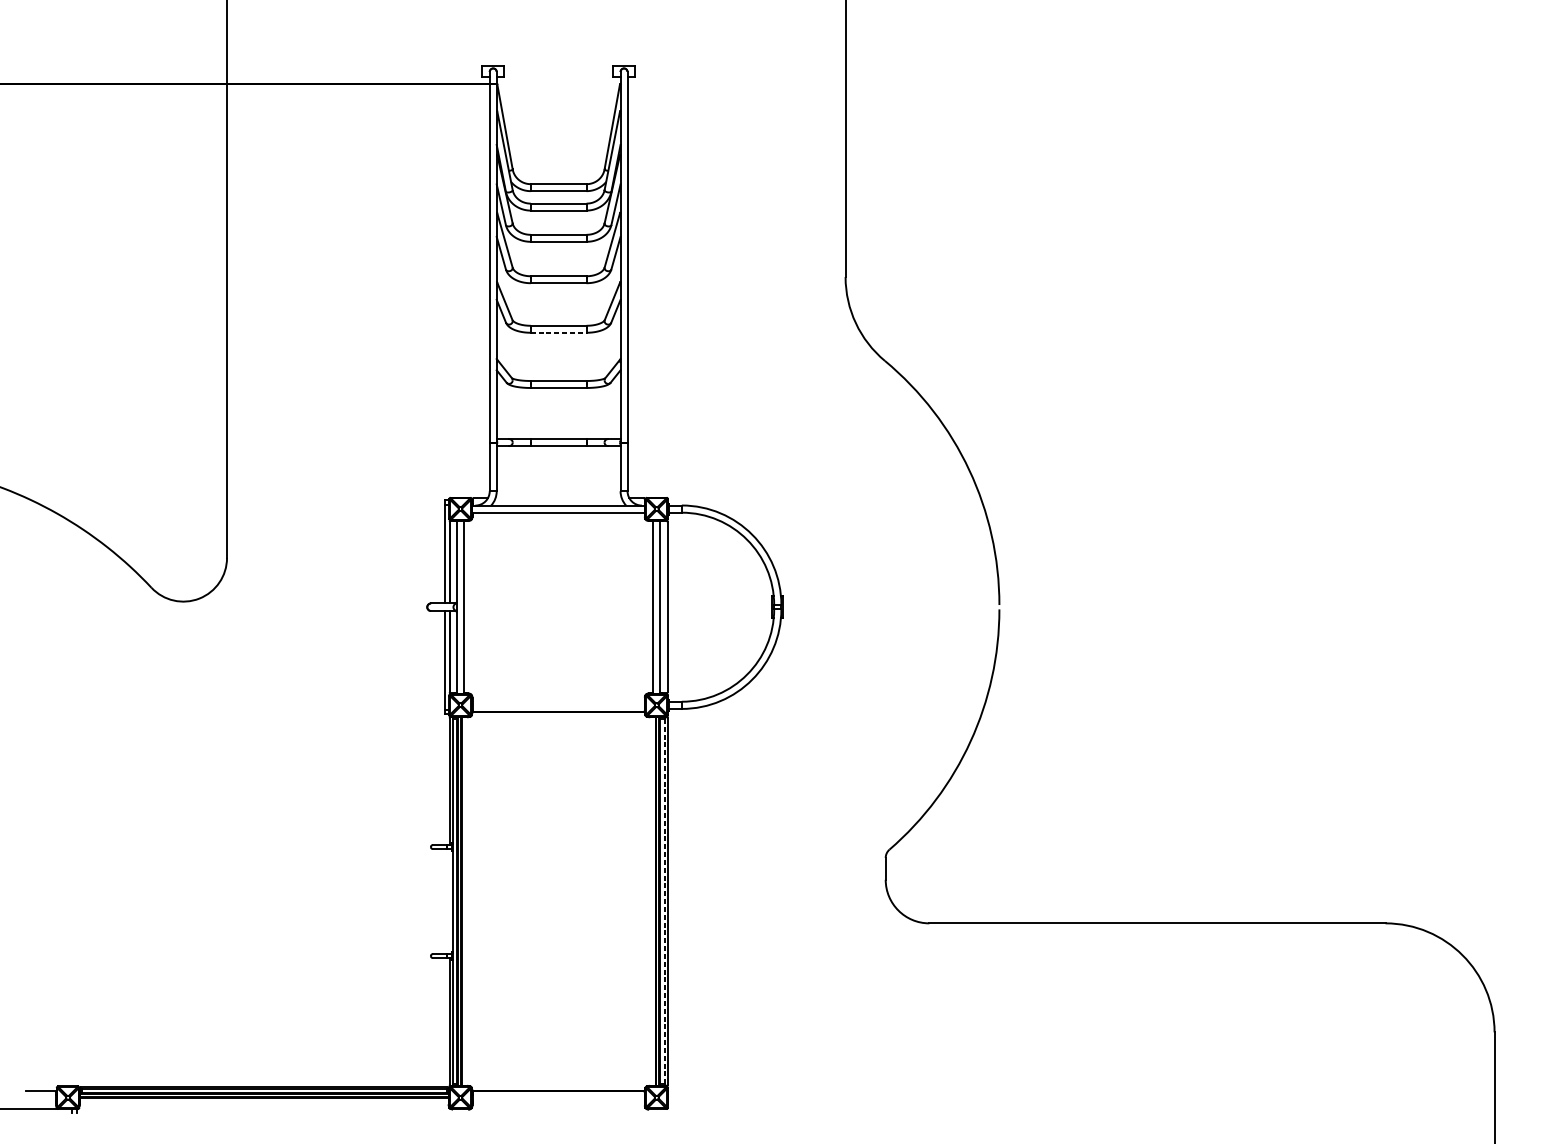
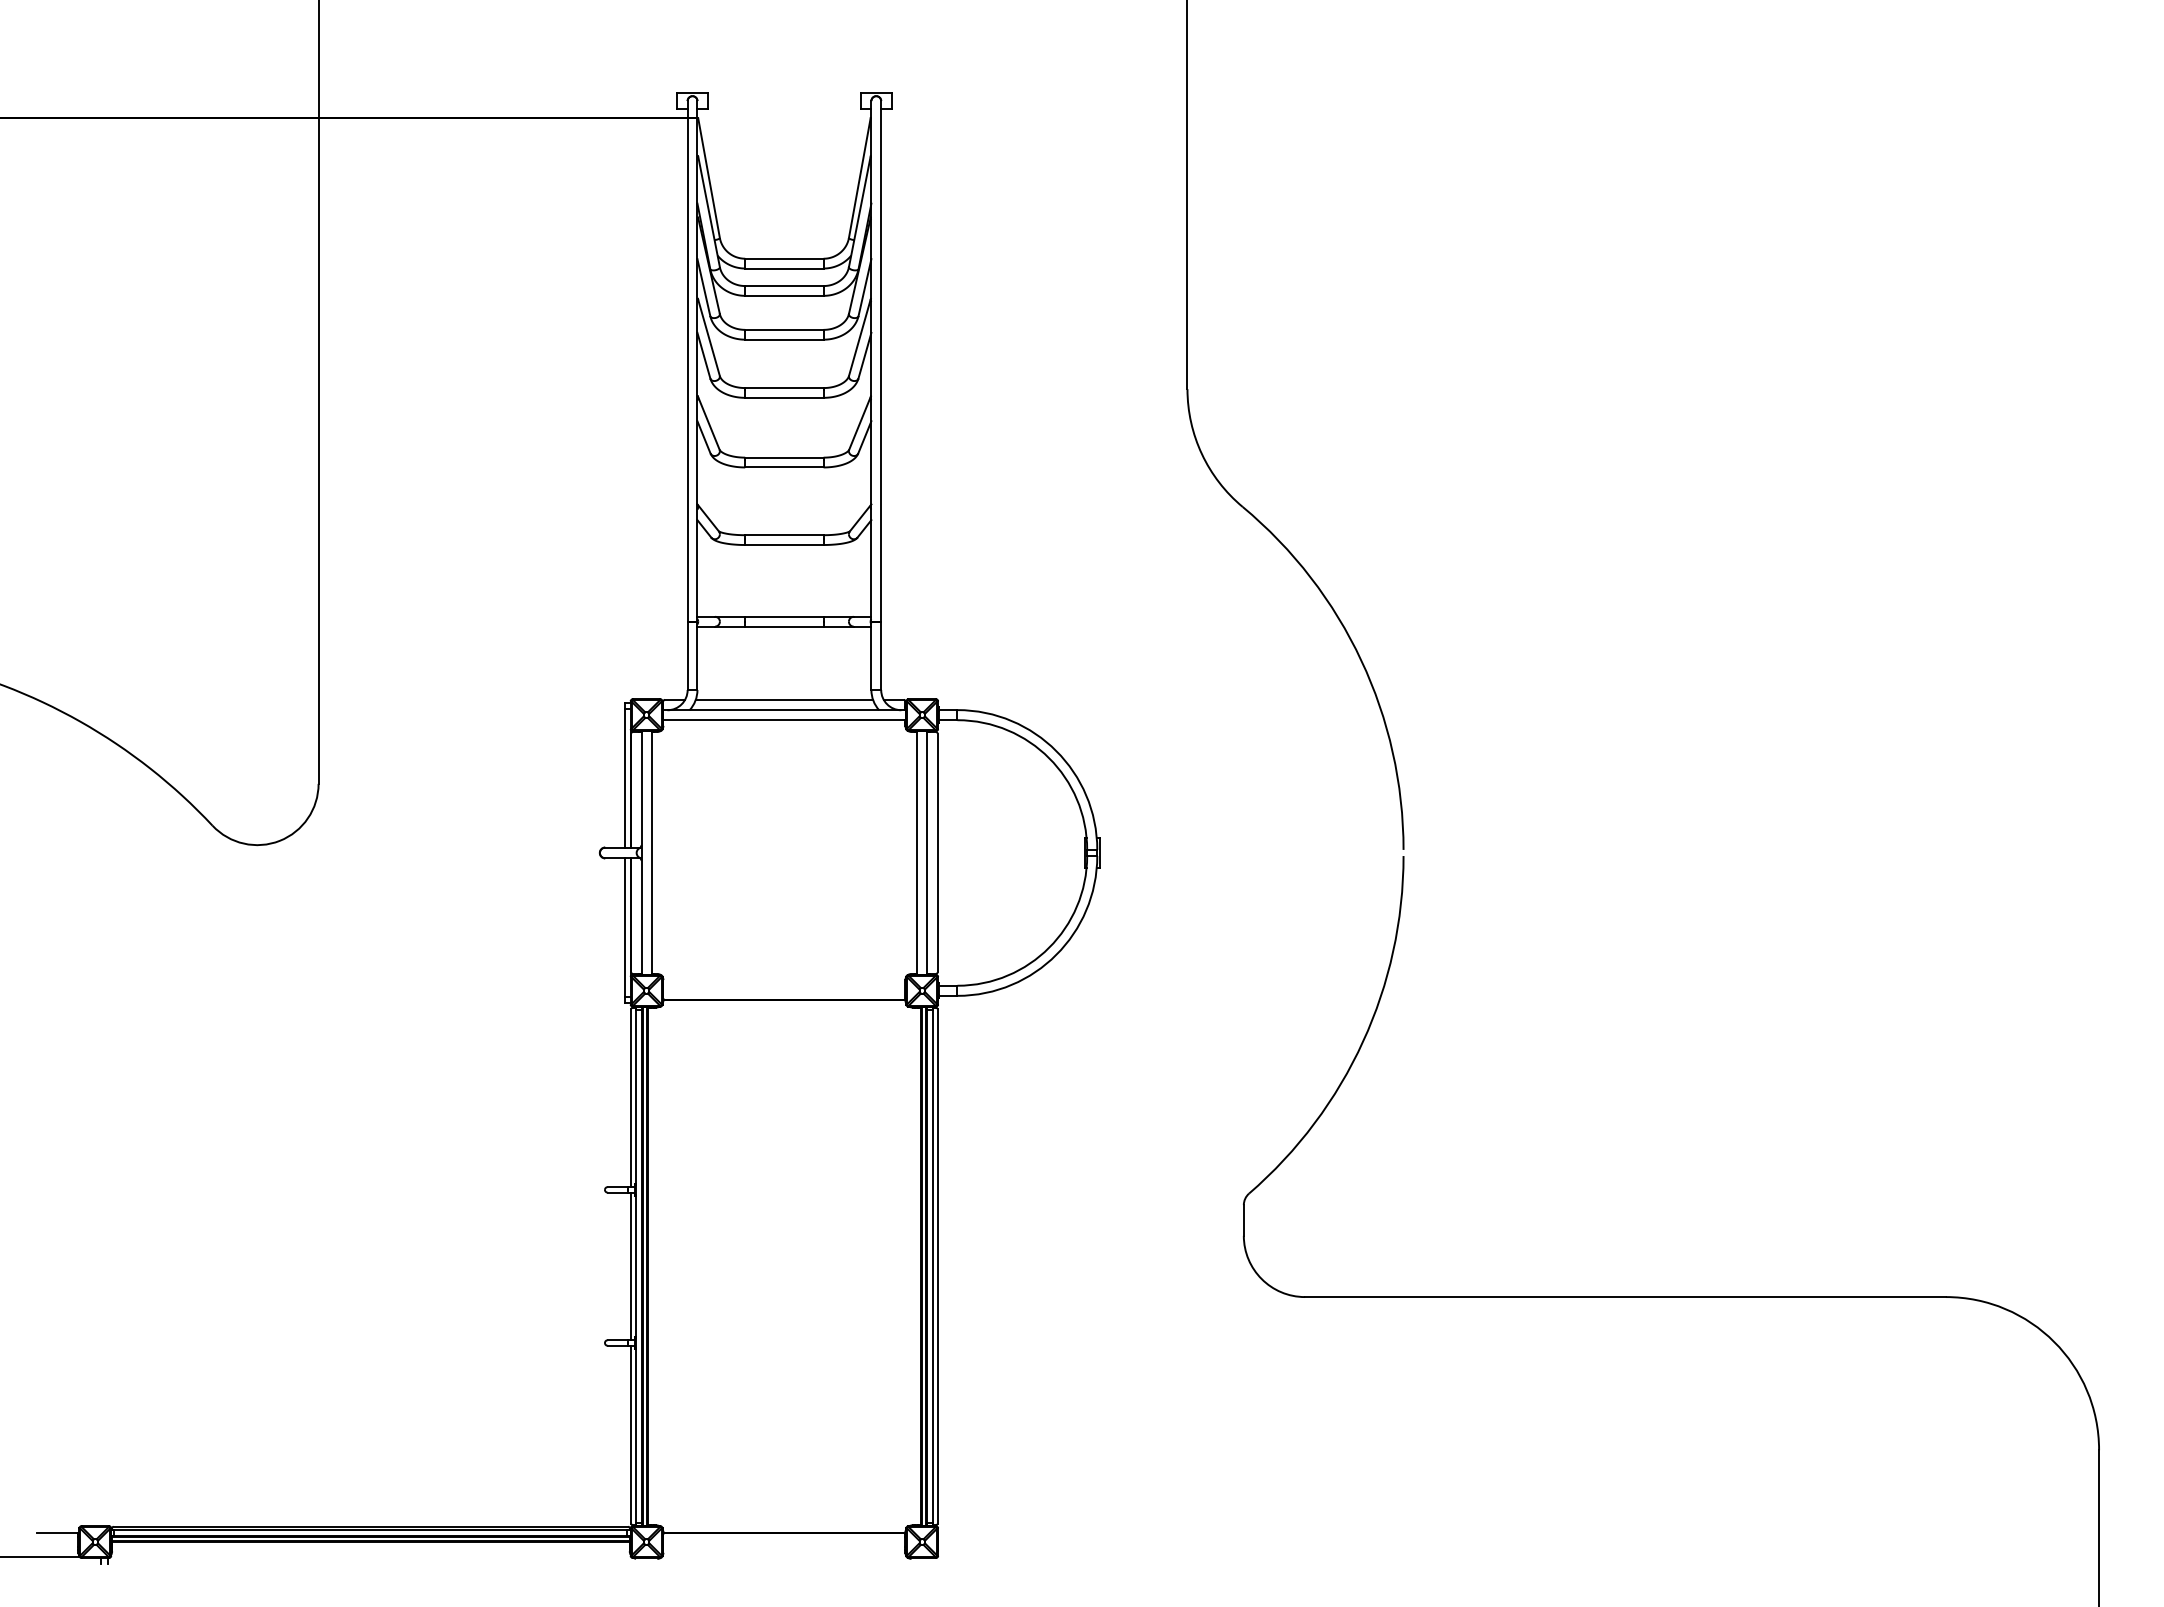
line: (558, 332) -> (784, 467), dashed -> solid
line: (558, 497) -> (784, 699), added
line: (449, 901) -> (631, 1266), added
line: (664, 901) -> (933, 1266), dashed -> solid

